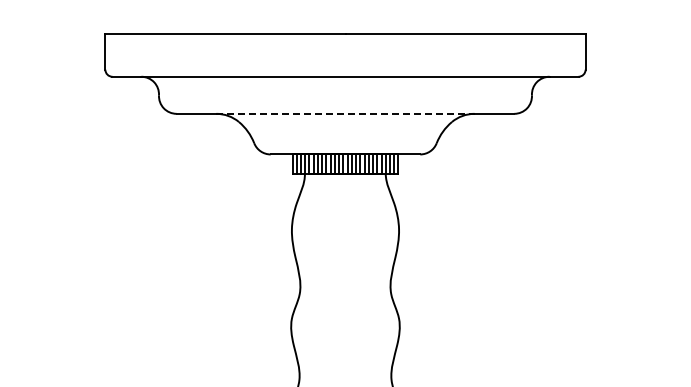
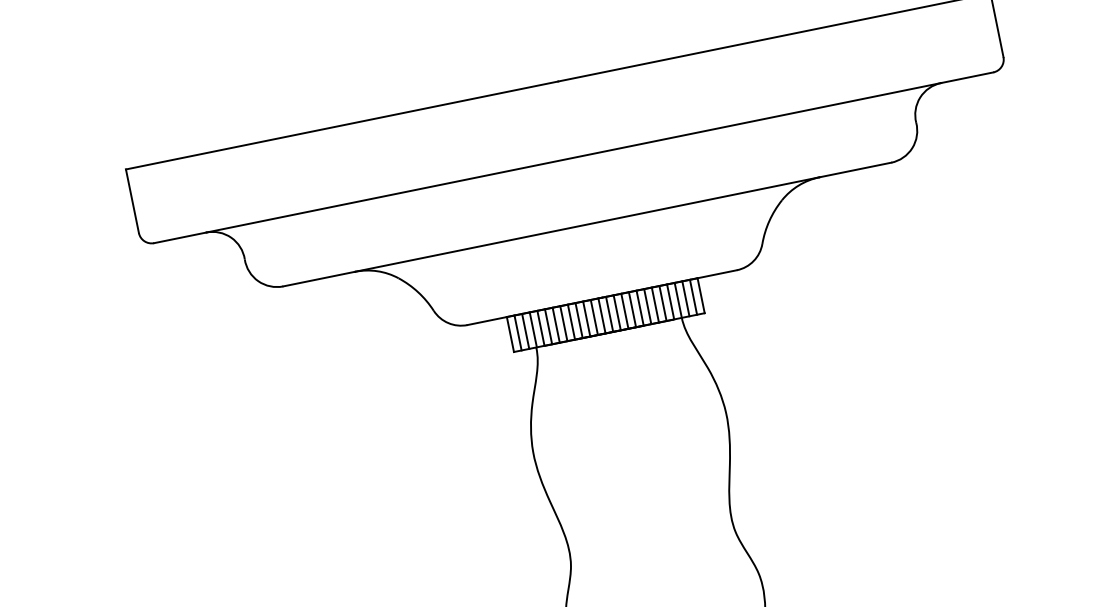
line: (345, 113) -> (587, 223), dashed -> solid

